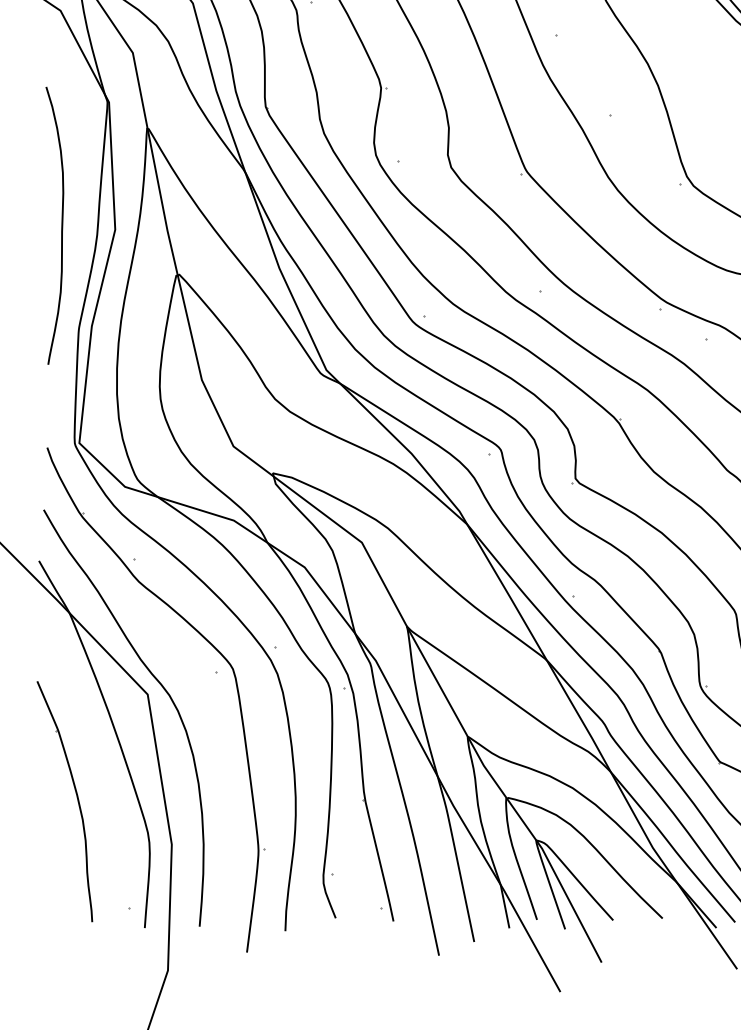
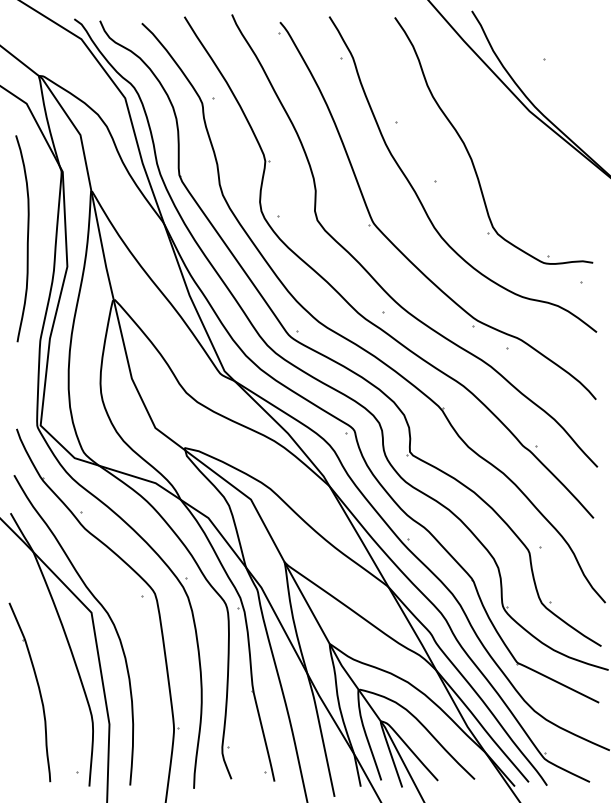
curve: (61, 225) -> (27, 238), moved

